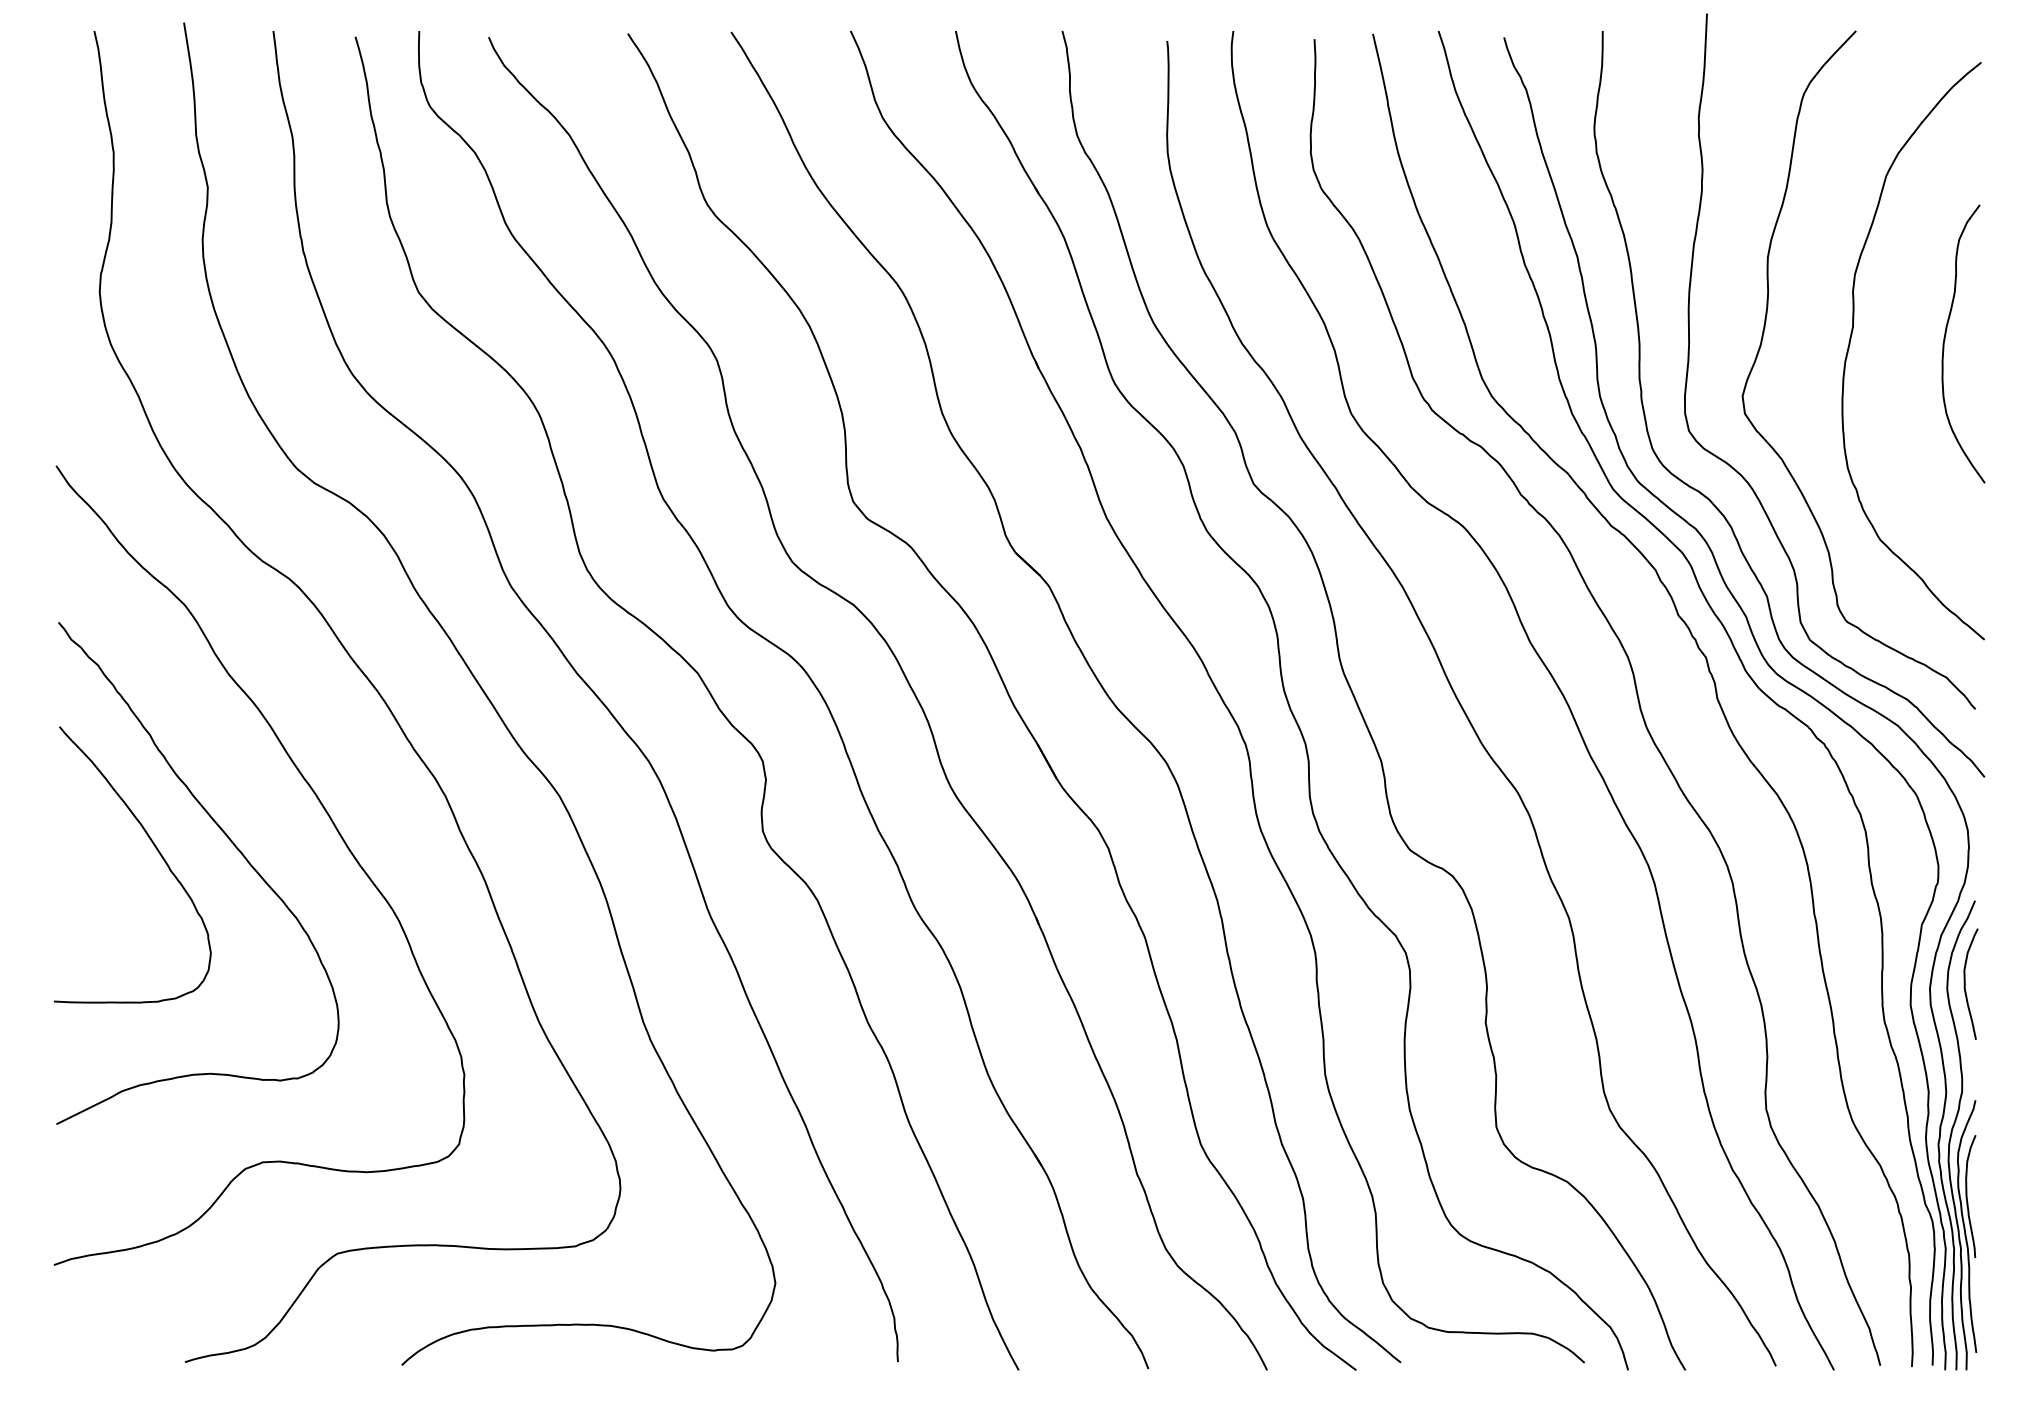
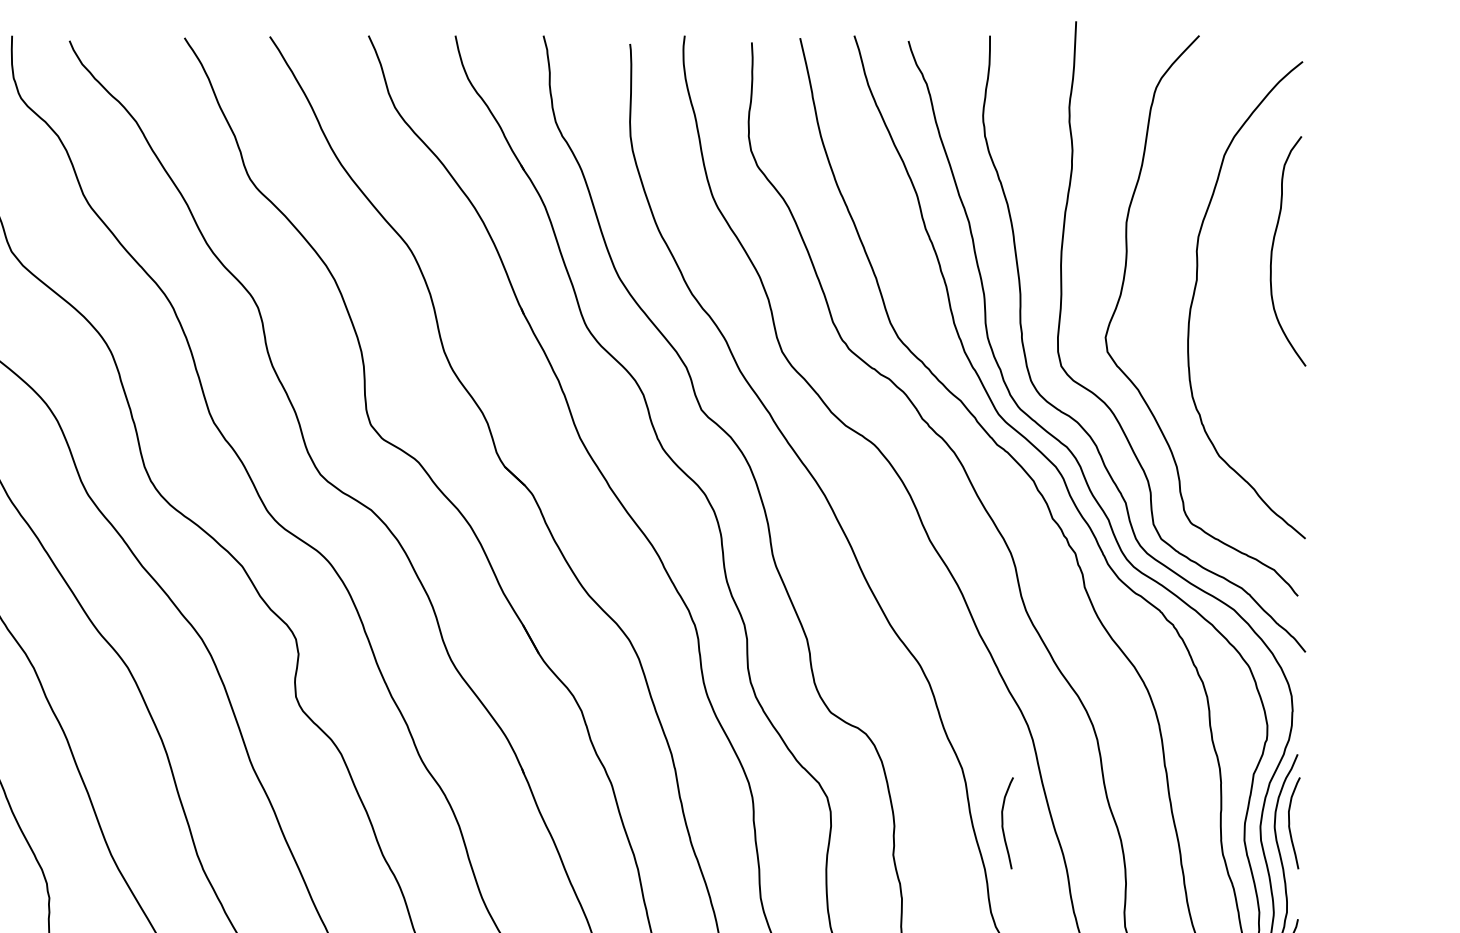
curve: (1945, 340) -> (1273, 248), moved
curve: (1618, 983) -> (1003, 822), added

